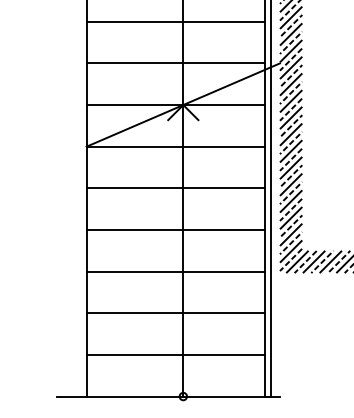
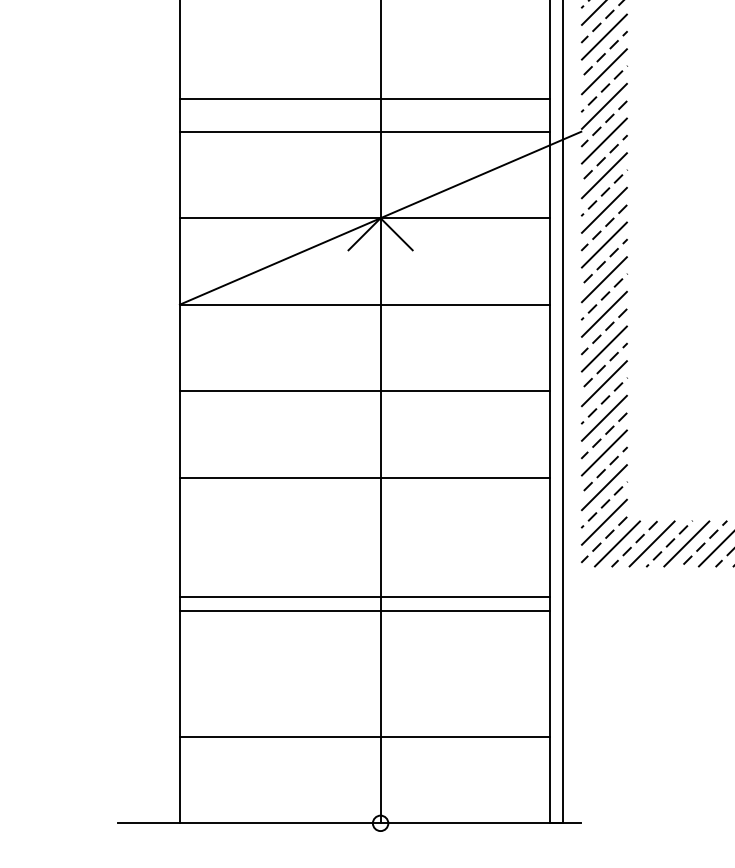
line: (175, 21) -> (364, 98), moved
line: (175, 271) -> (364, 596), moved
line: (175, 313) -> (364, 611), moved

